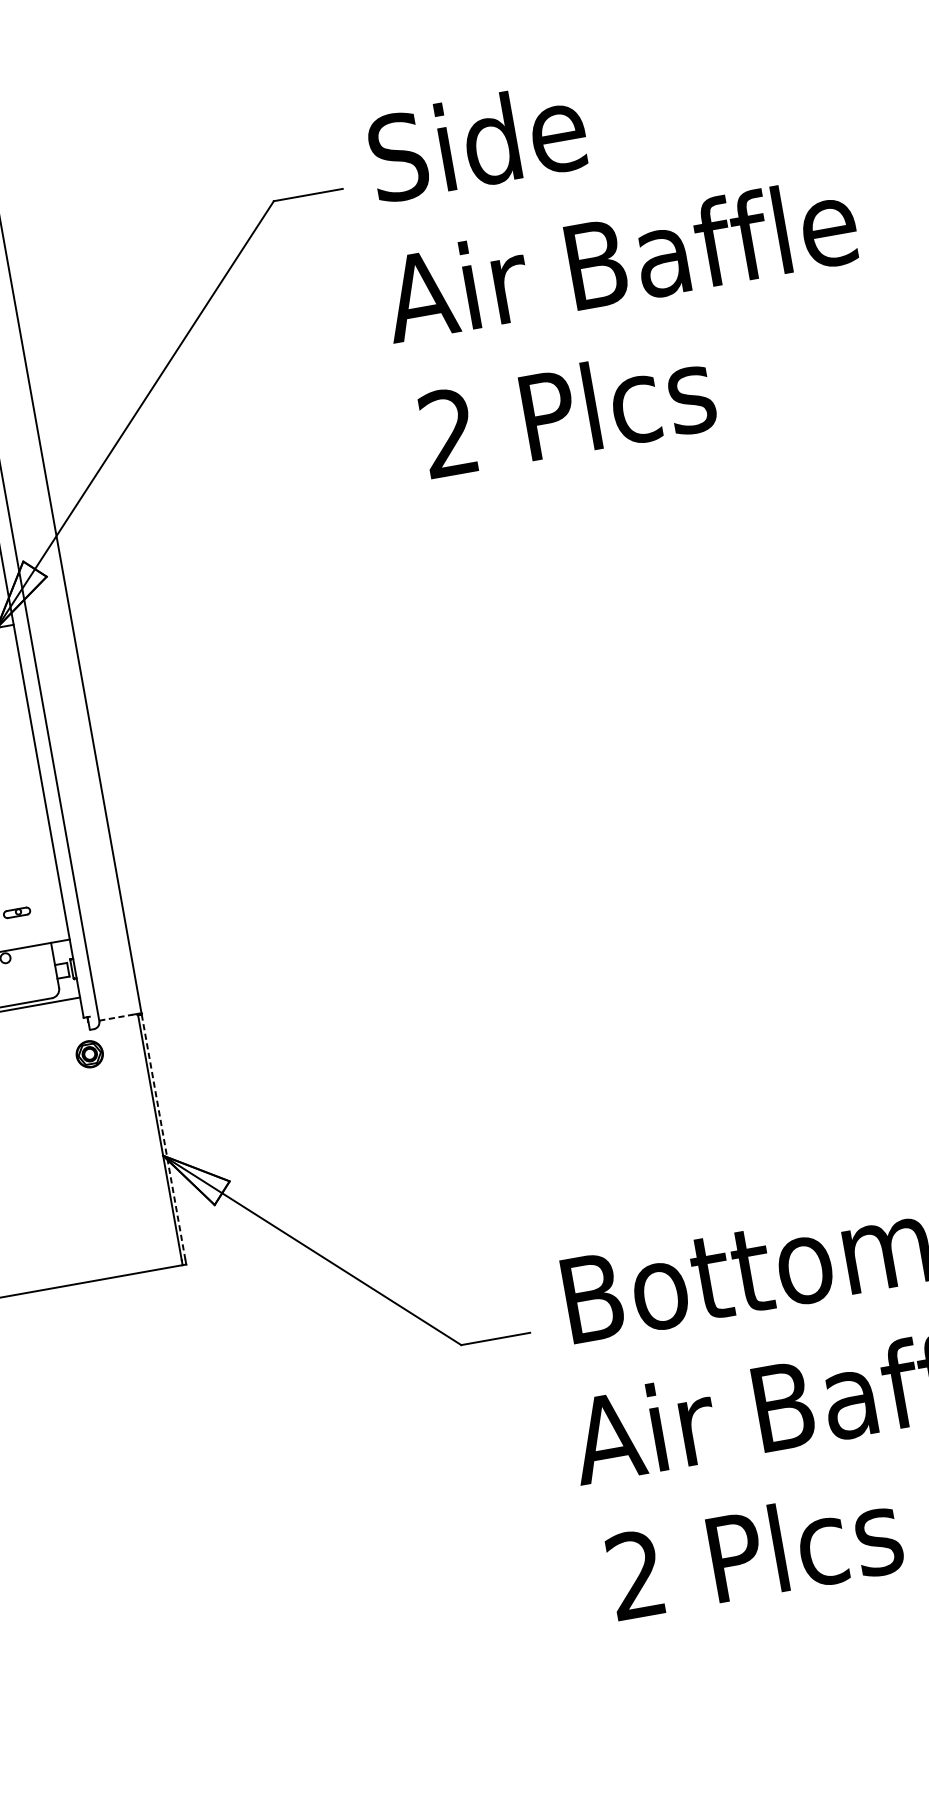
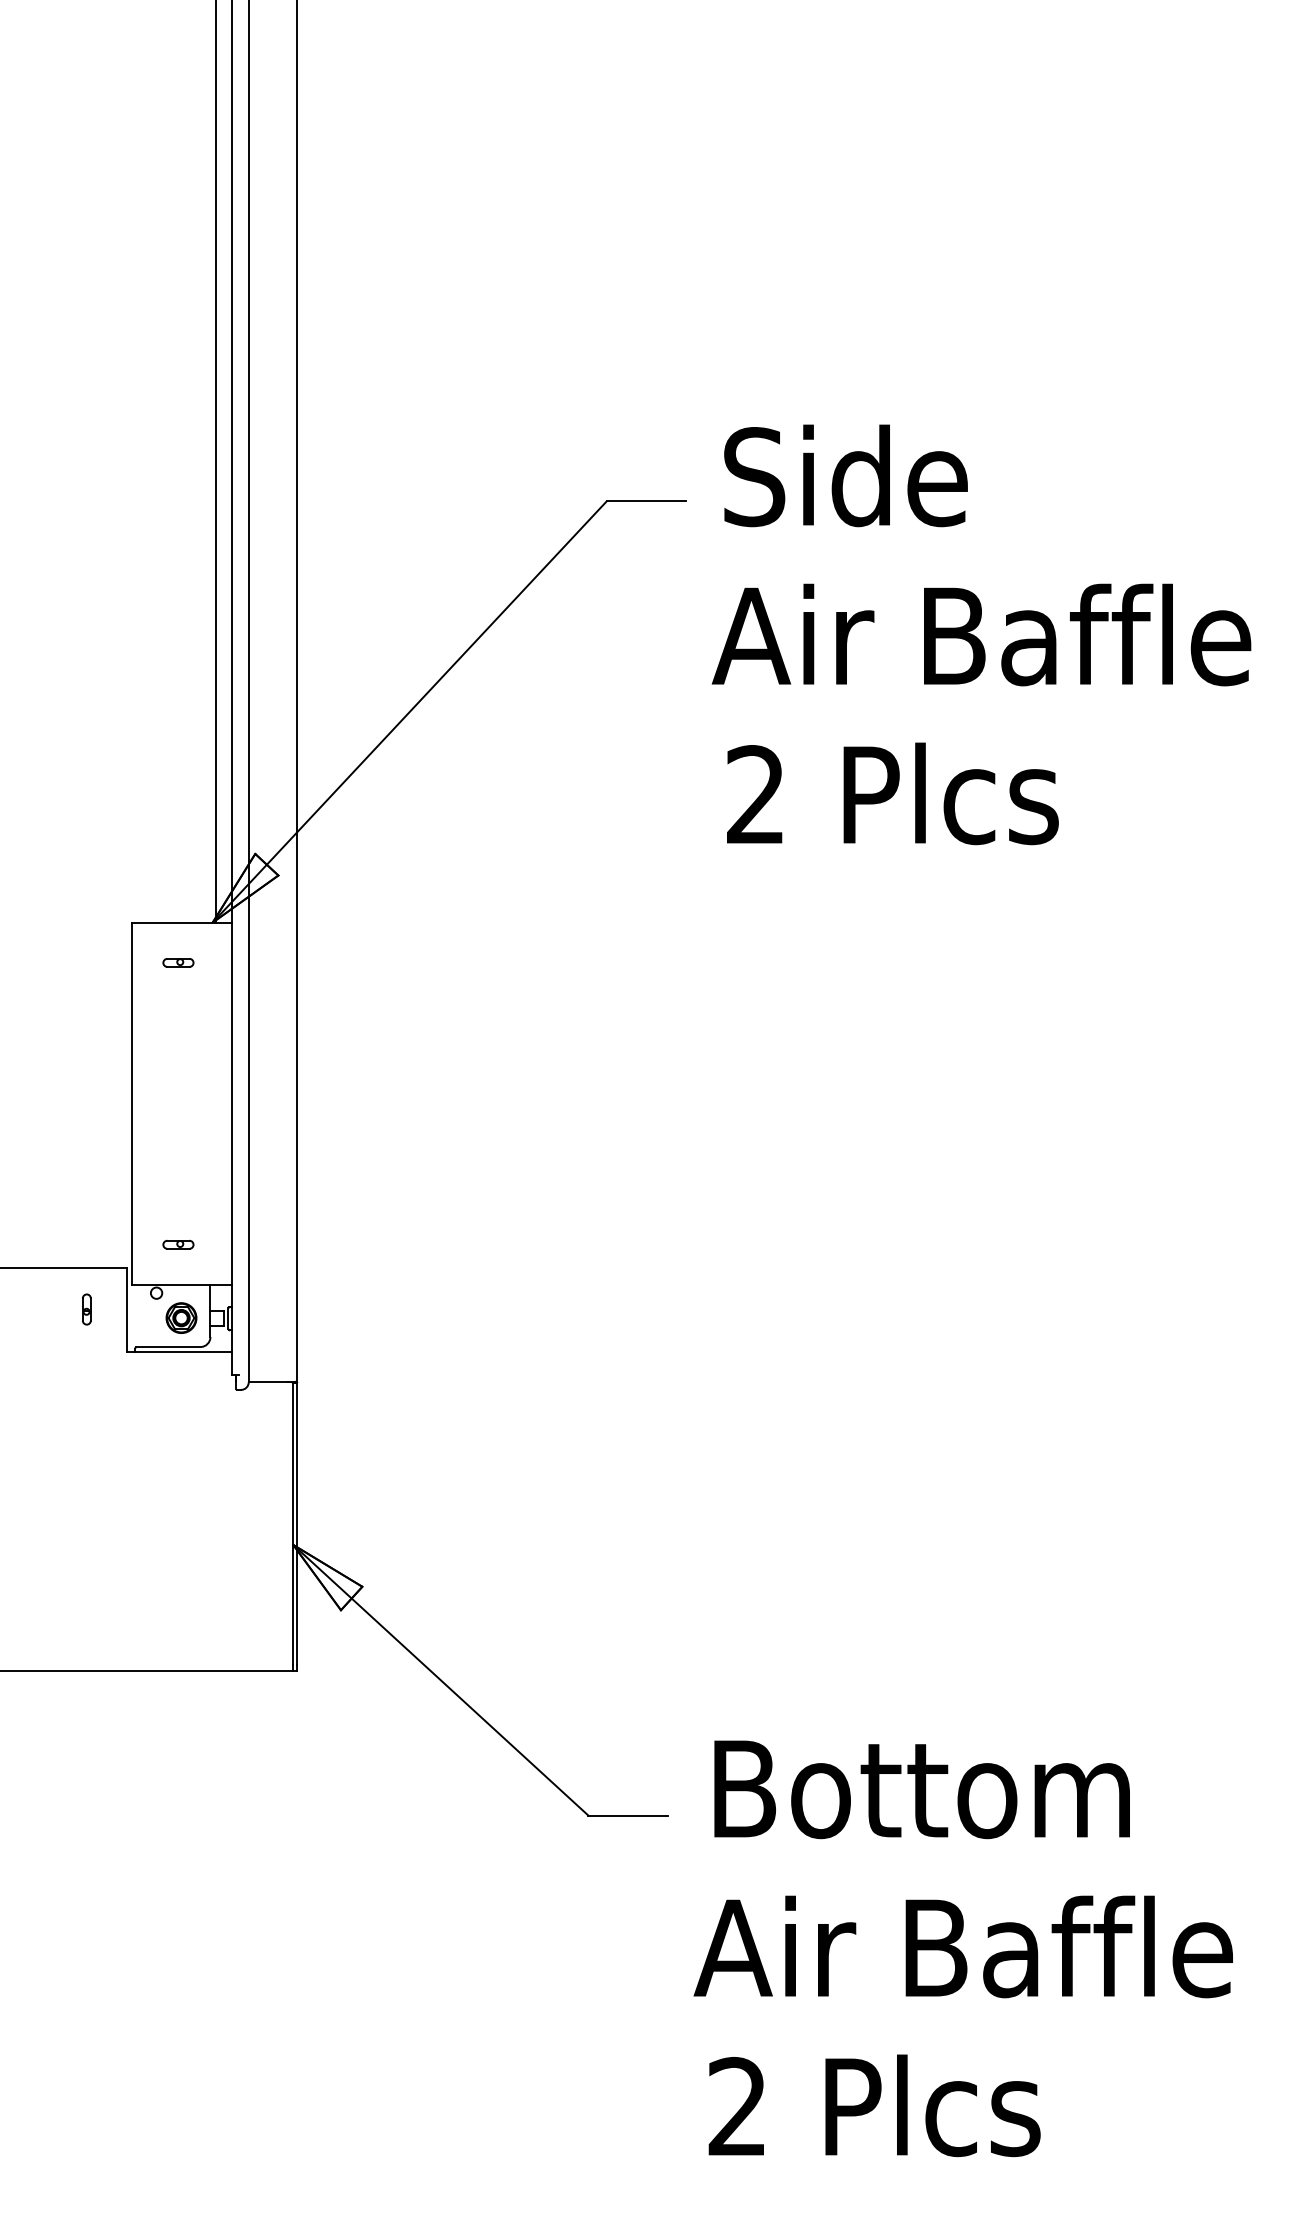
line: (116, 1017) -> (268, 1381), dashed -> solid
part: (89, 1053) -> (181, 1317), moved
line: (163, 1137) -> (297, 1524), dashed -> solid

